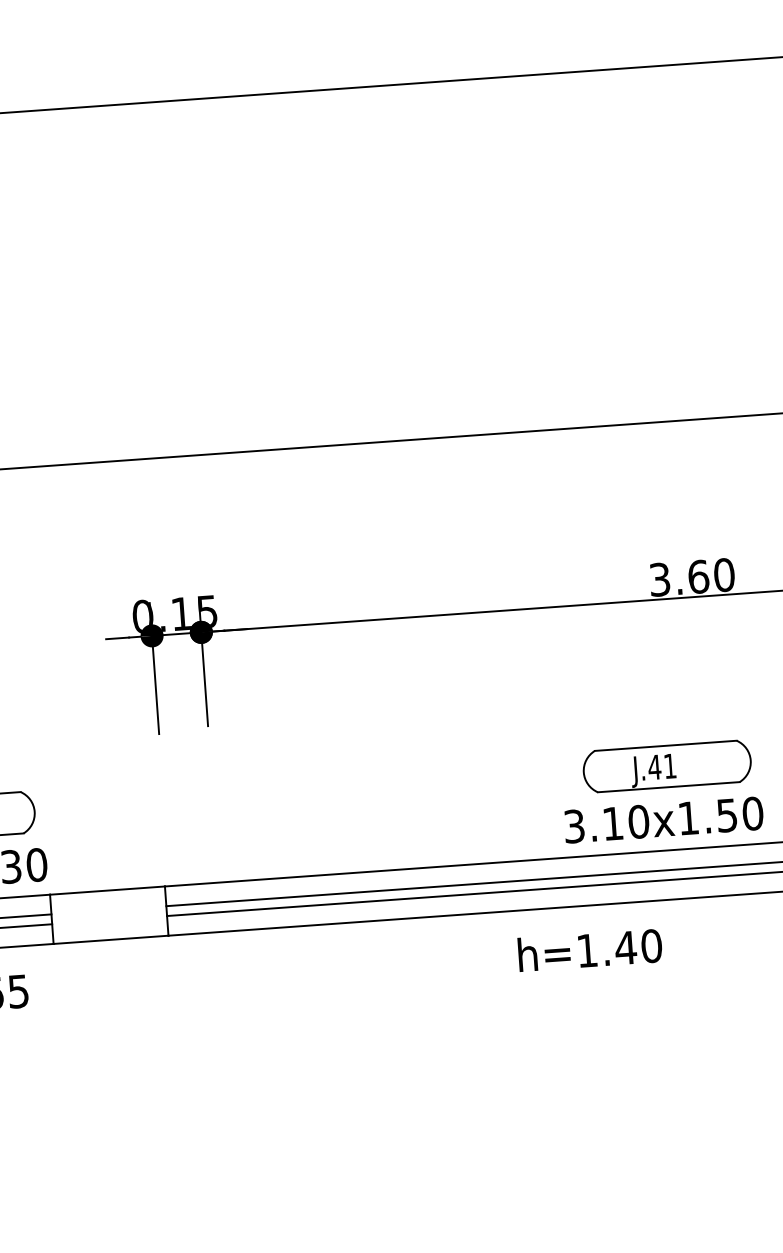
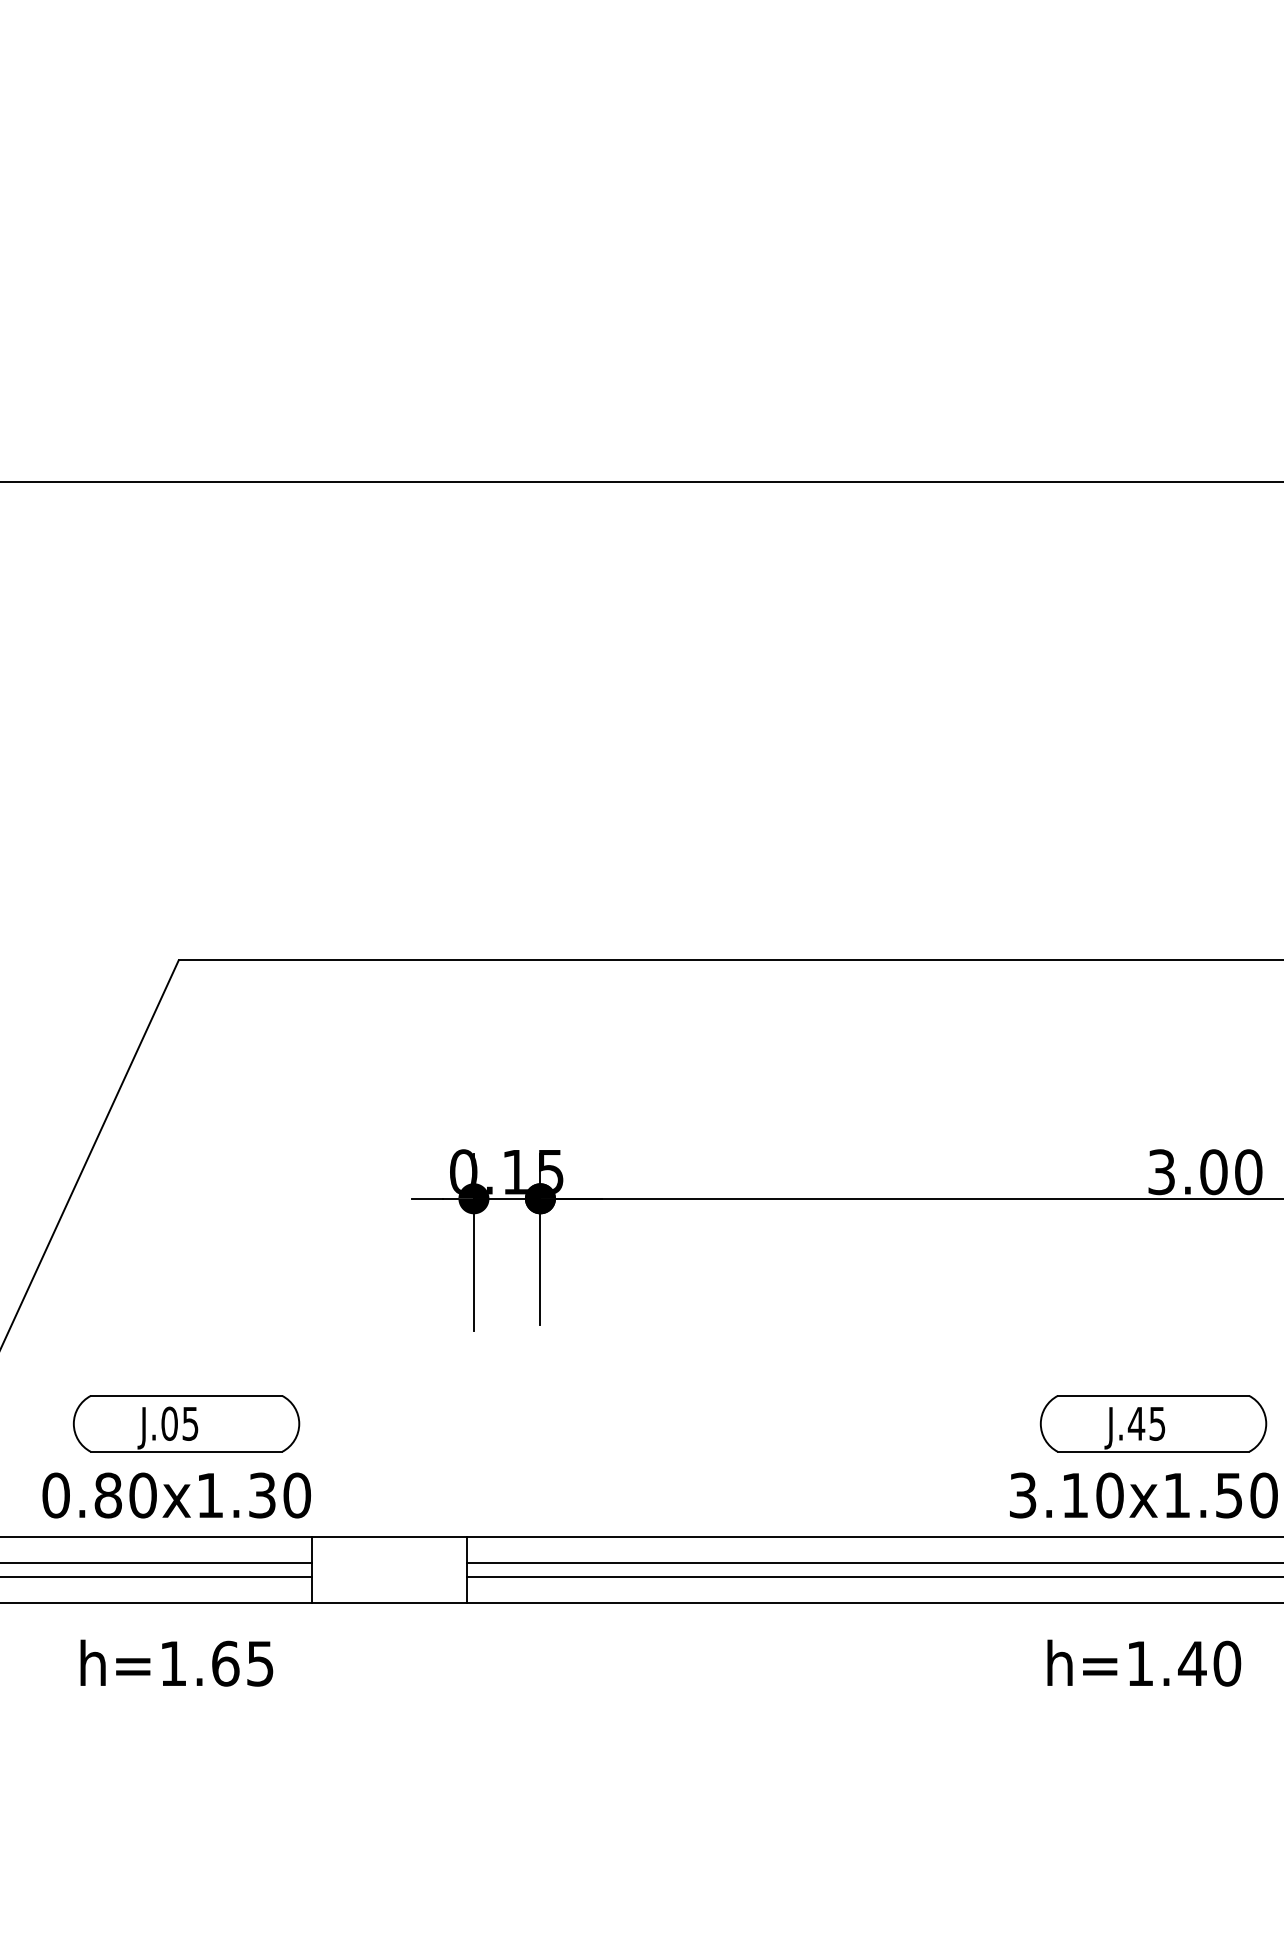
text: (698, 576) -> (1213, 1171), 3.60 -> 3.00
text: (670, 766) -> (1157, 1423), J.41 -> J.45
text: (590, 949) -> (1144, 1662), moved

